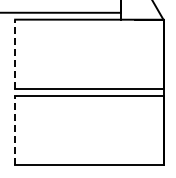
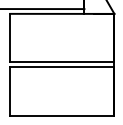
line: (15, 54) -> (10, 38), dashed -> solid
line: (15, 130) -> (10, 91), dashed -> solid

